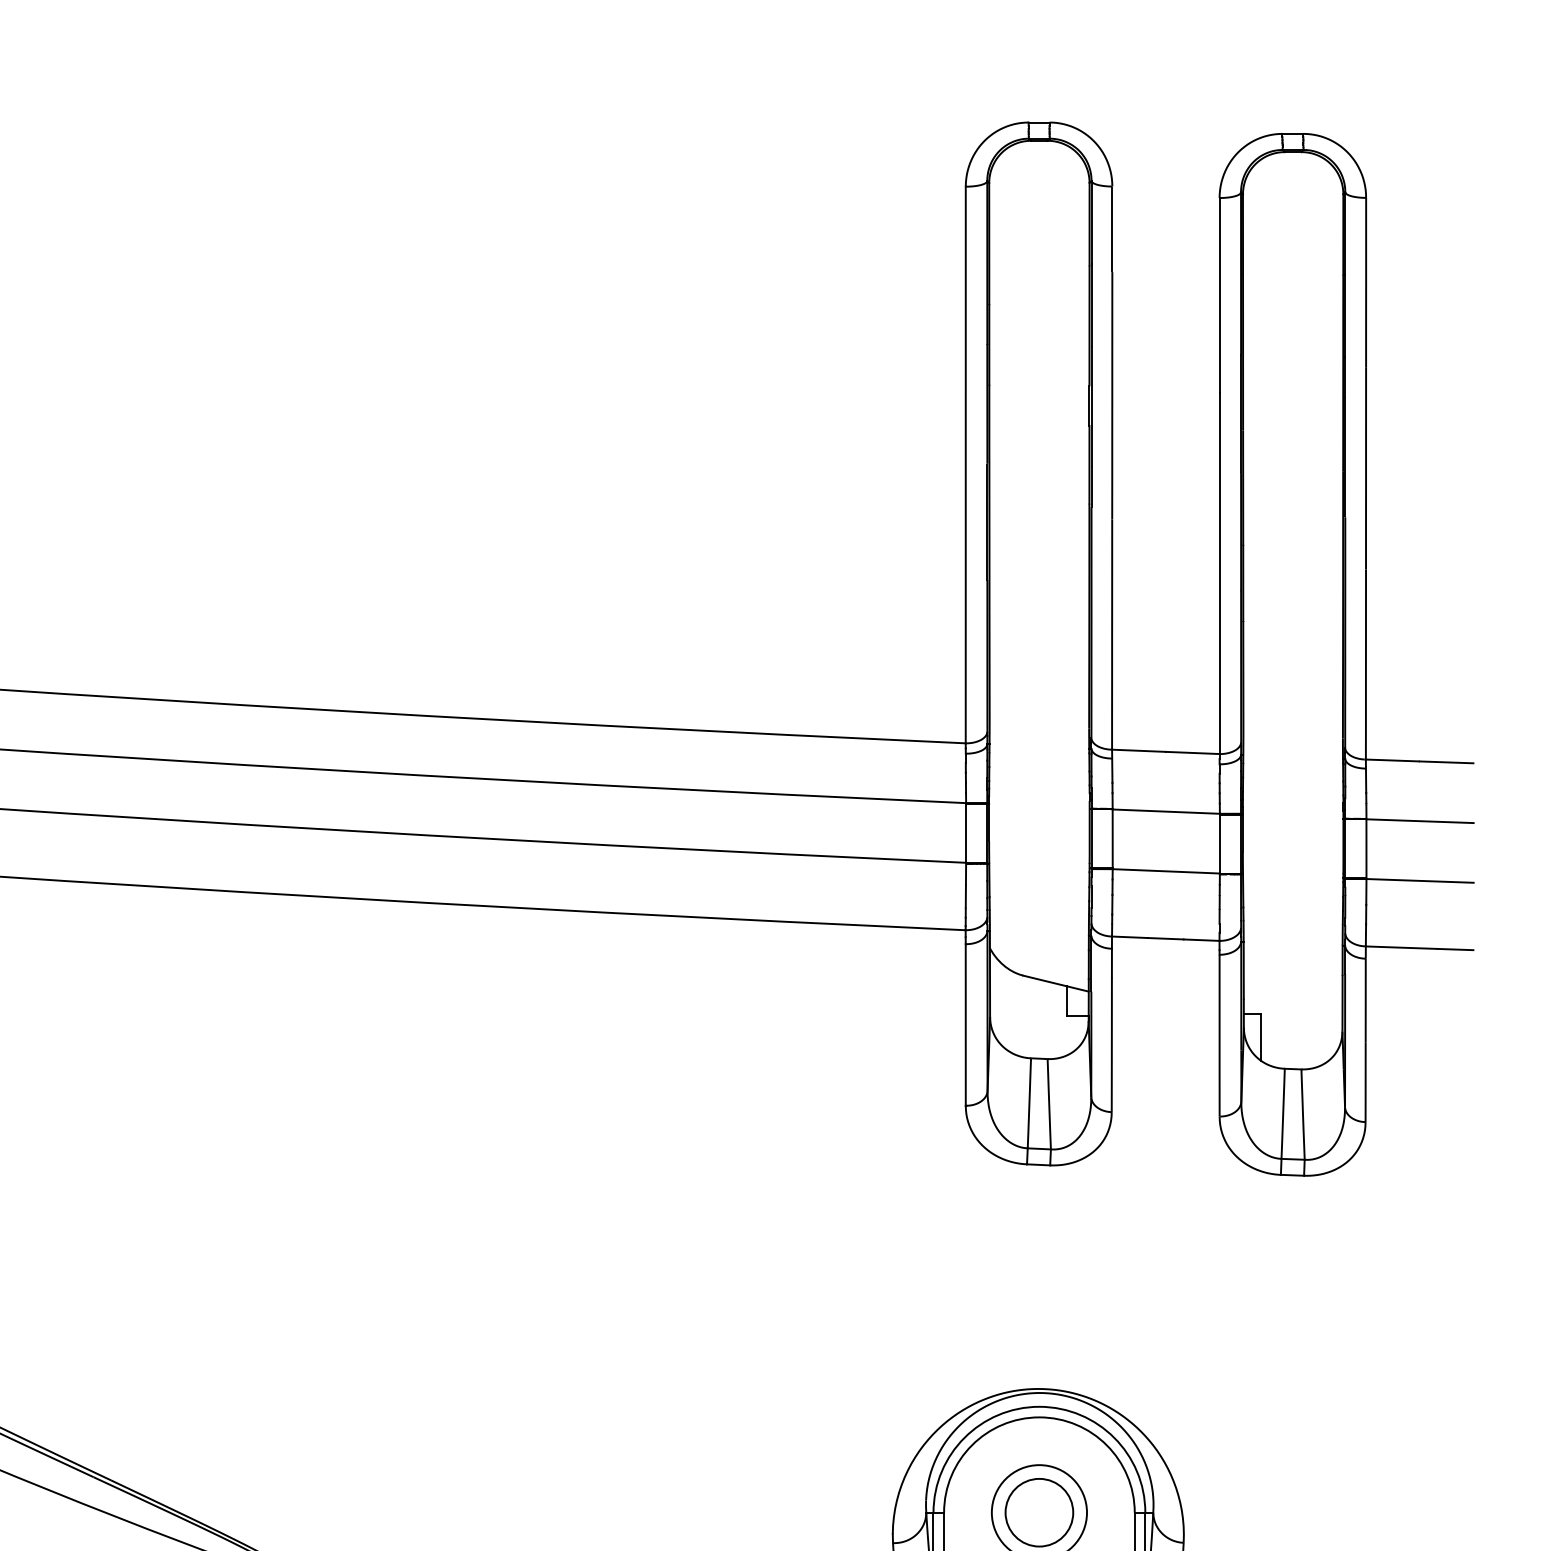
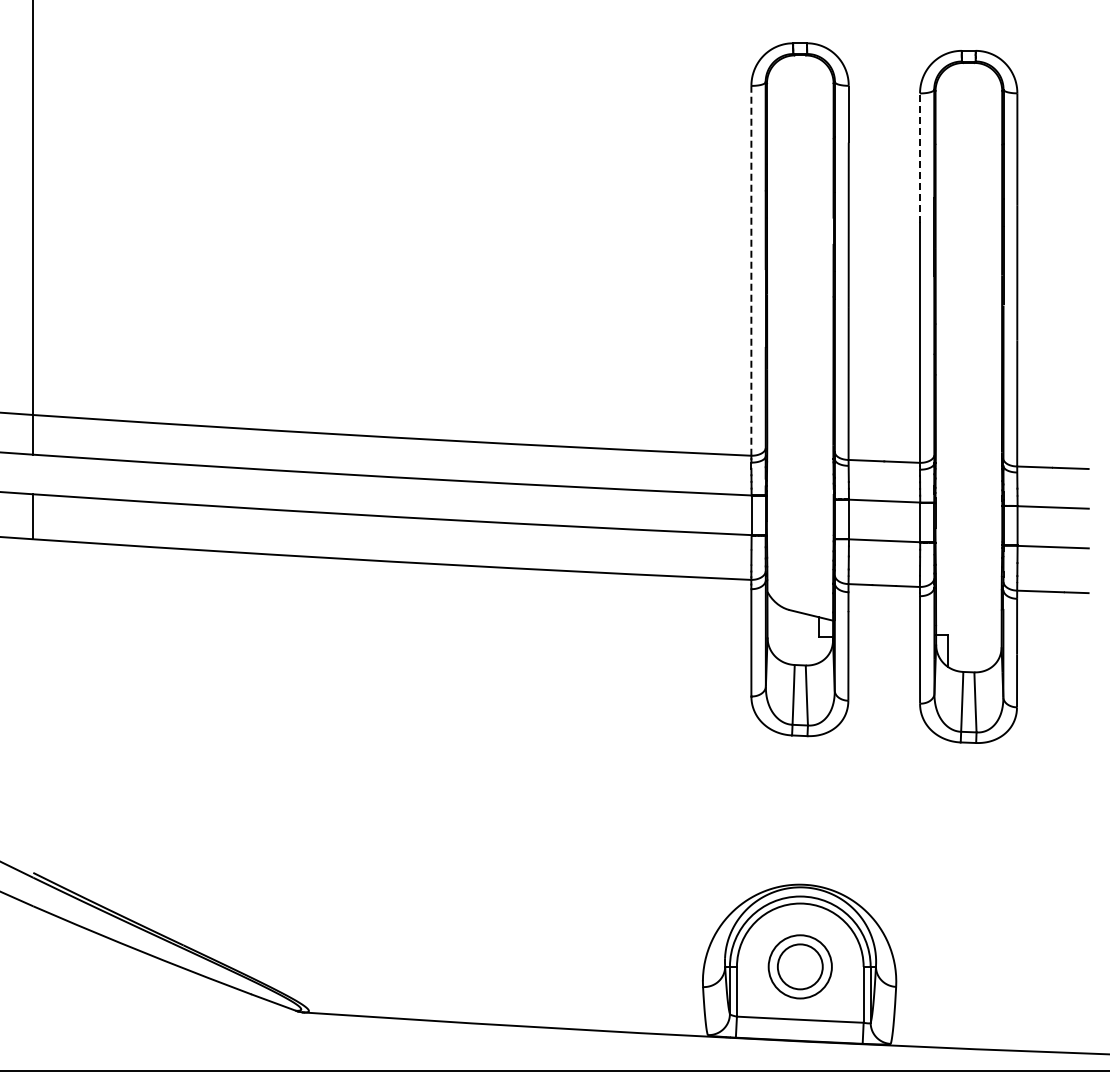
line: (1220, 295) -> (920, 158), solid -> dashed
line: (965, 464) -> (751, 270), solid -> dashed

